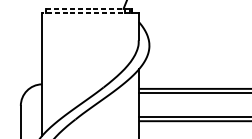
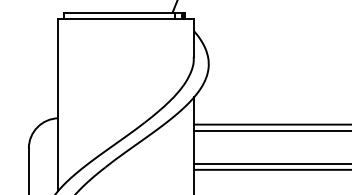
line: (89, 8) -> (125, 12), dashed -> solid
line: (86, 13) -> (120, 18), dashed -> solid

